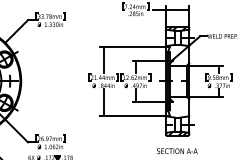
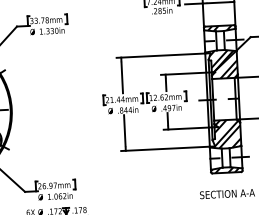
hatch: (177, 55) -> (221, 64), added
hatch: (178, 106) -> (226, 133), added

